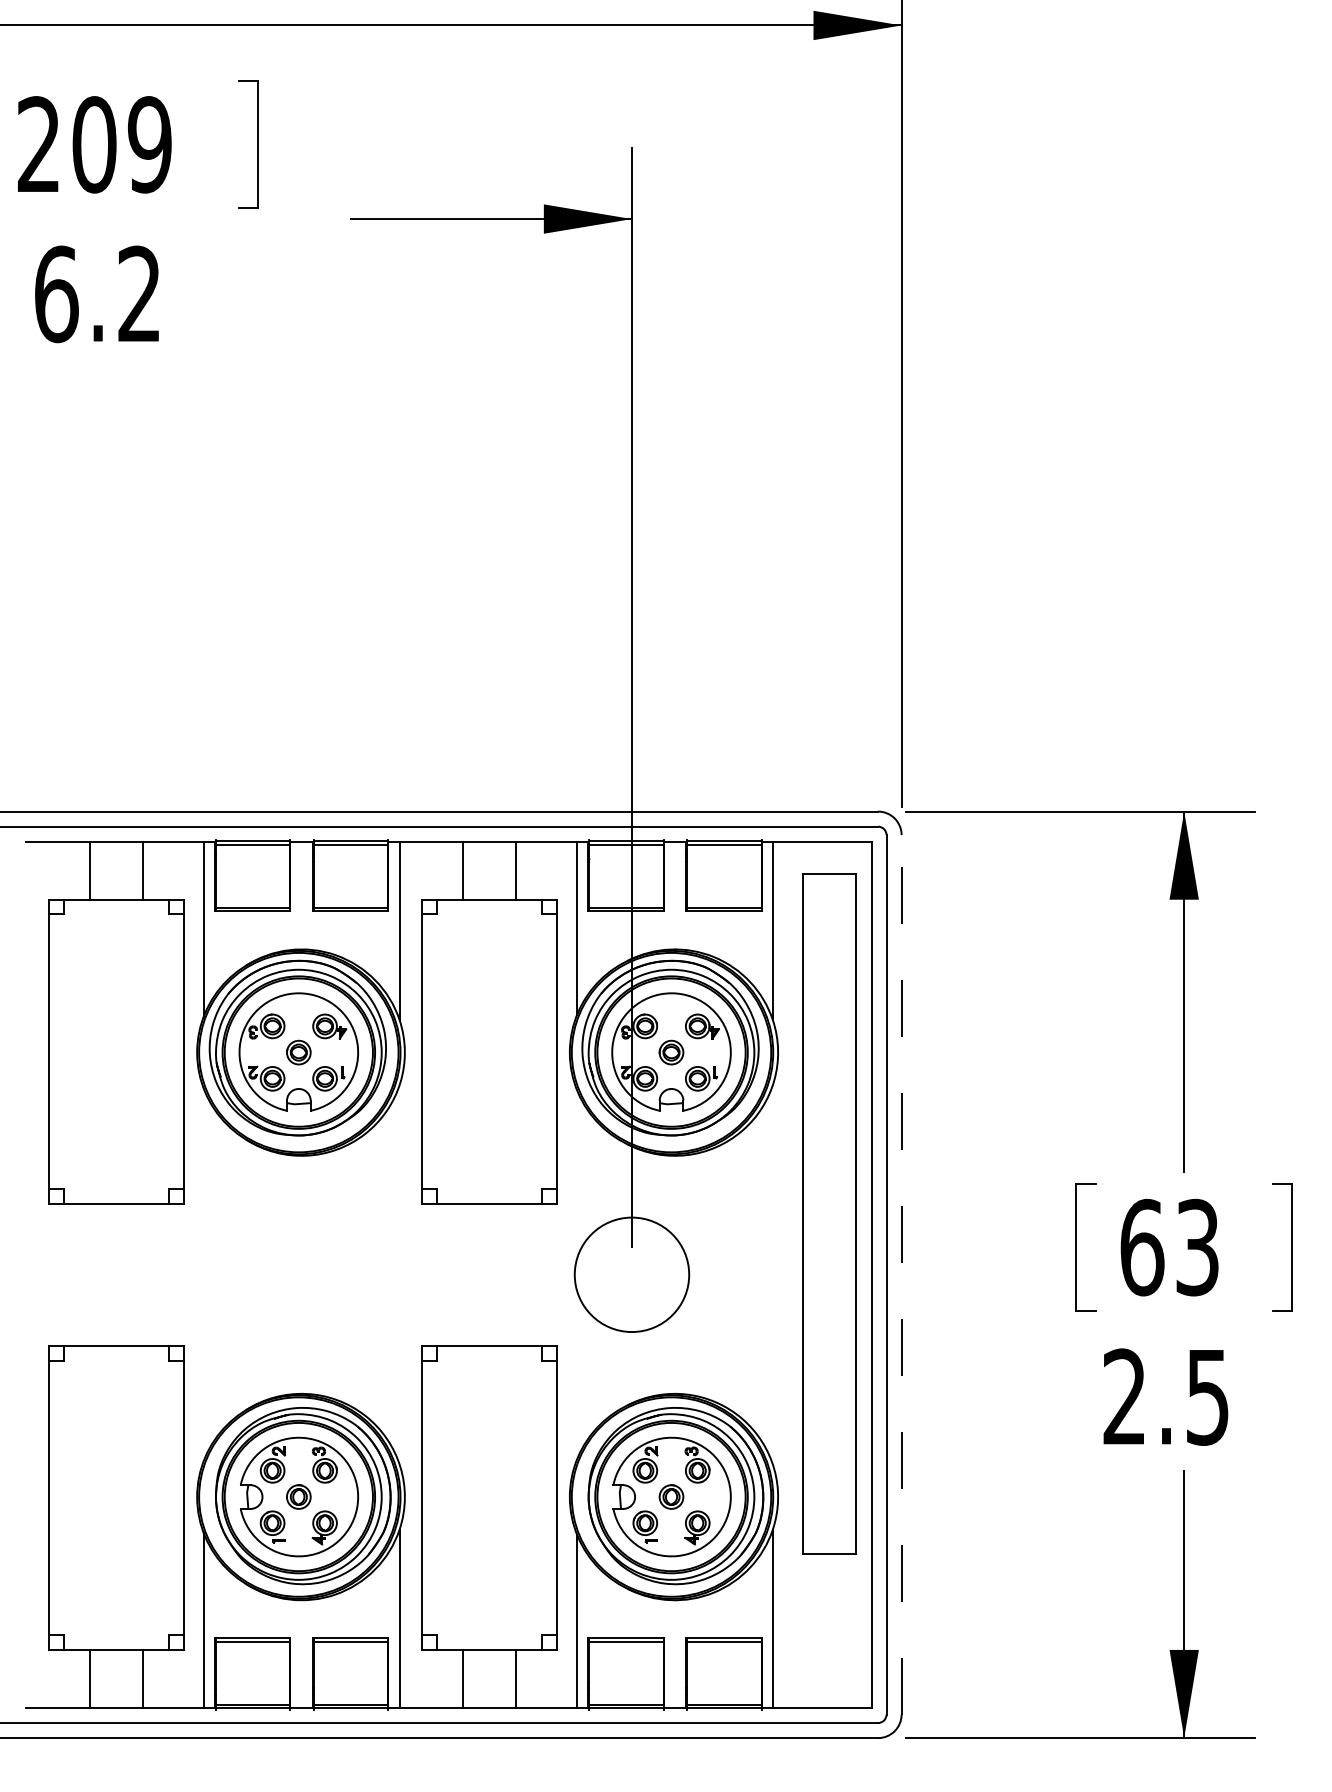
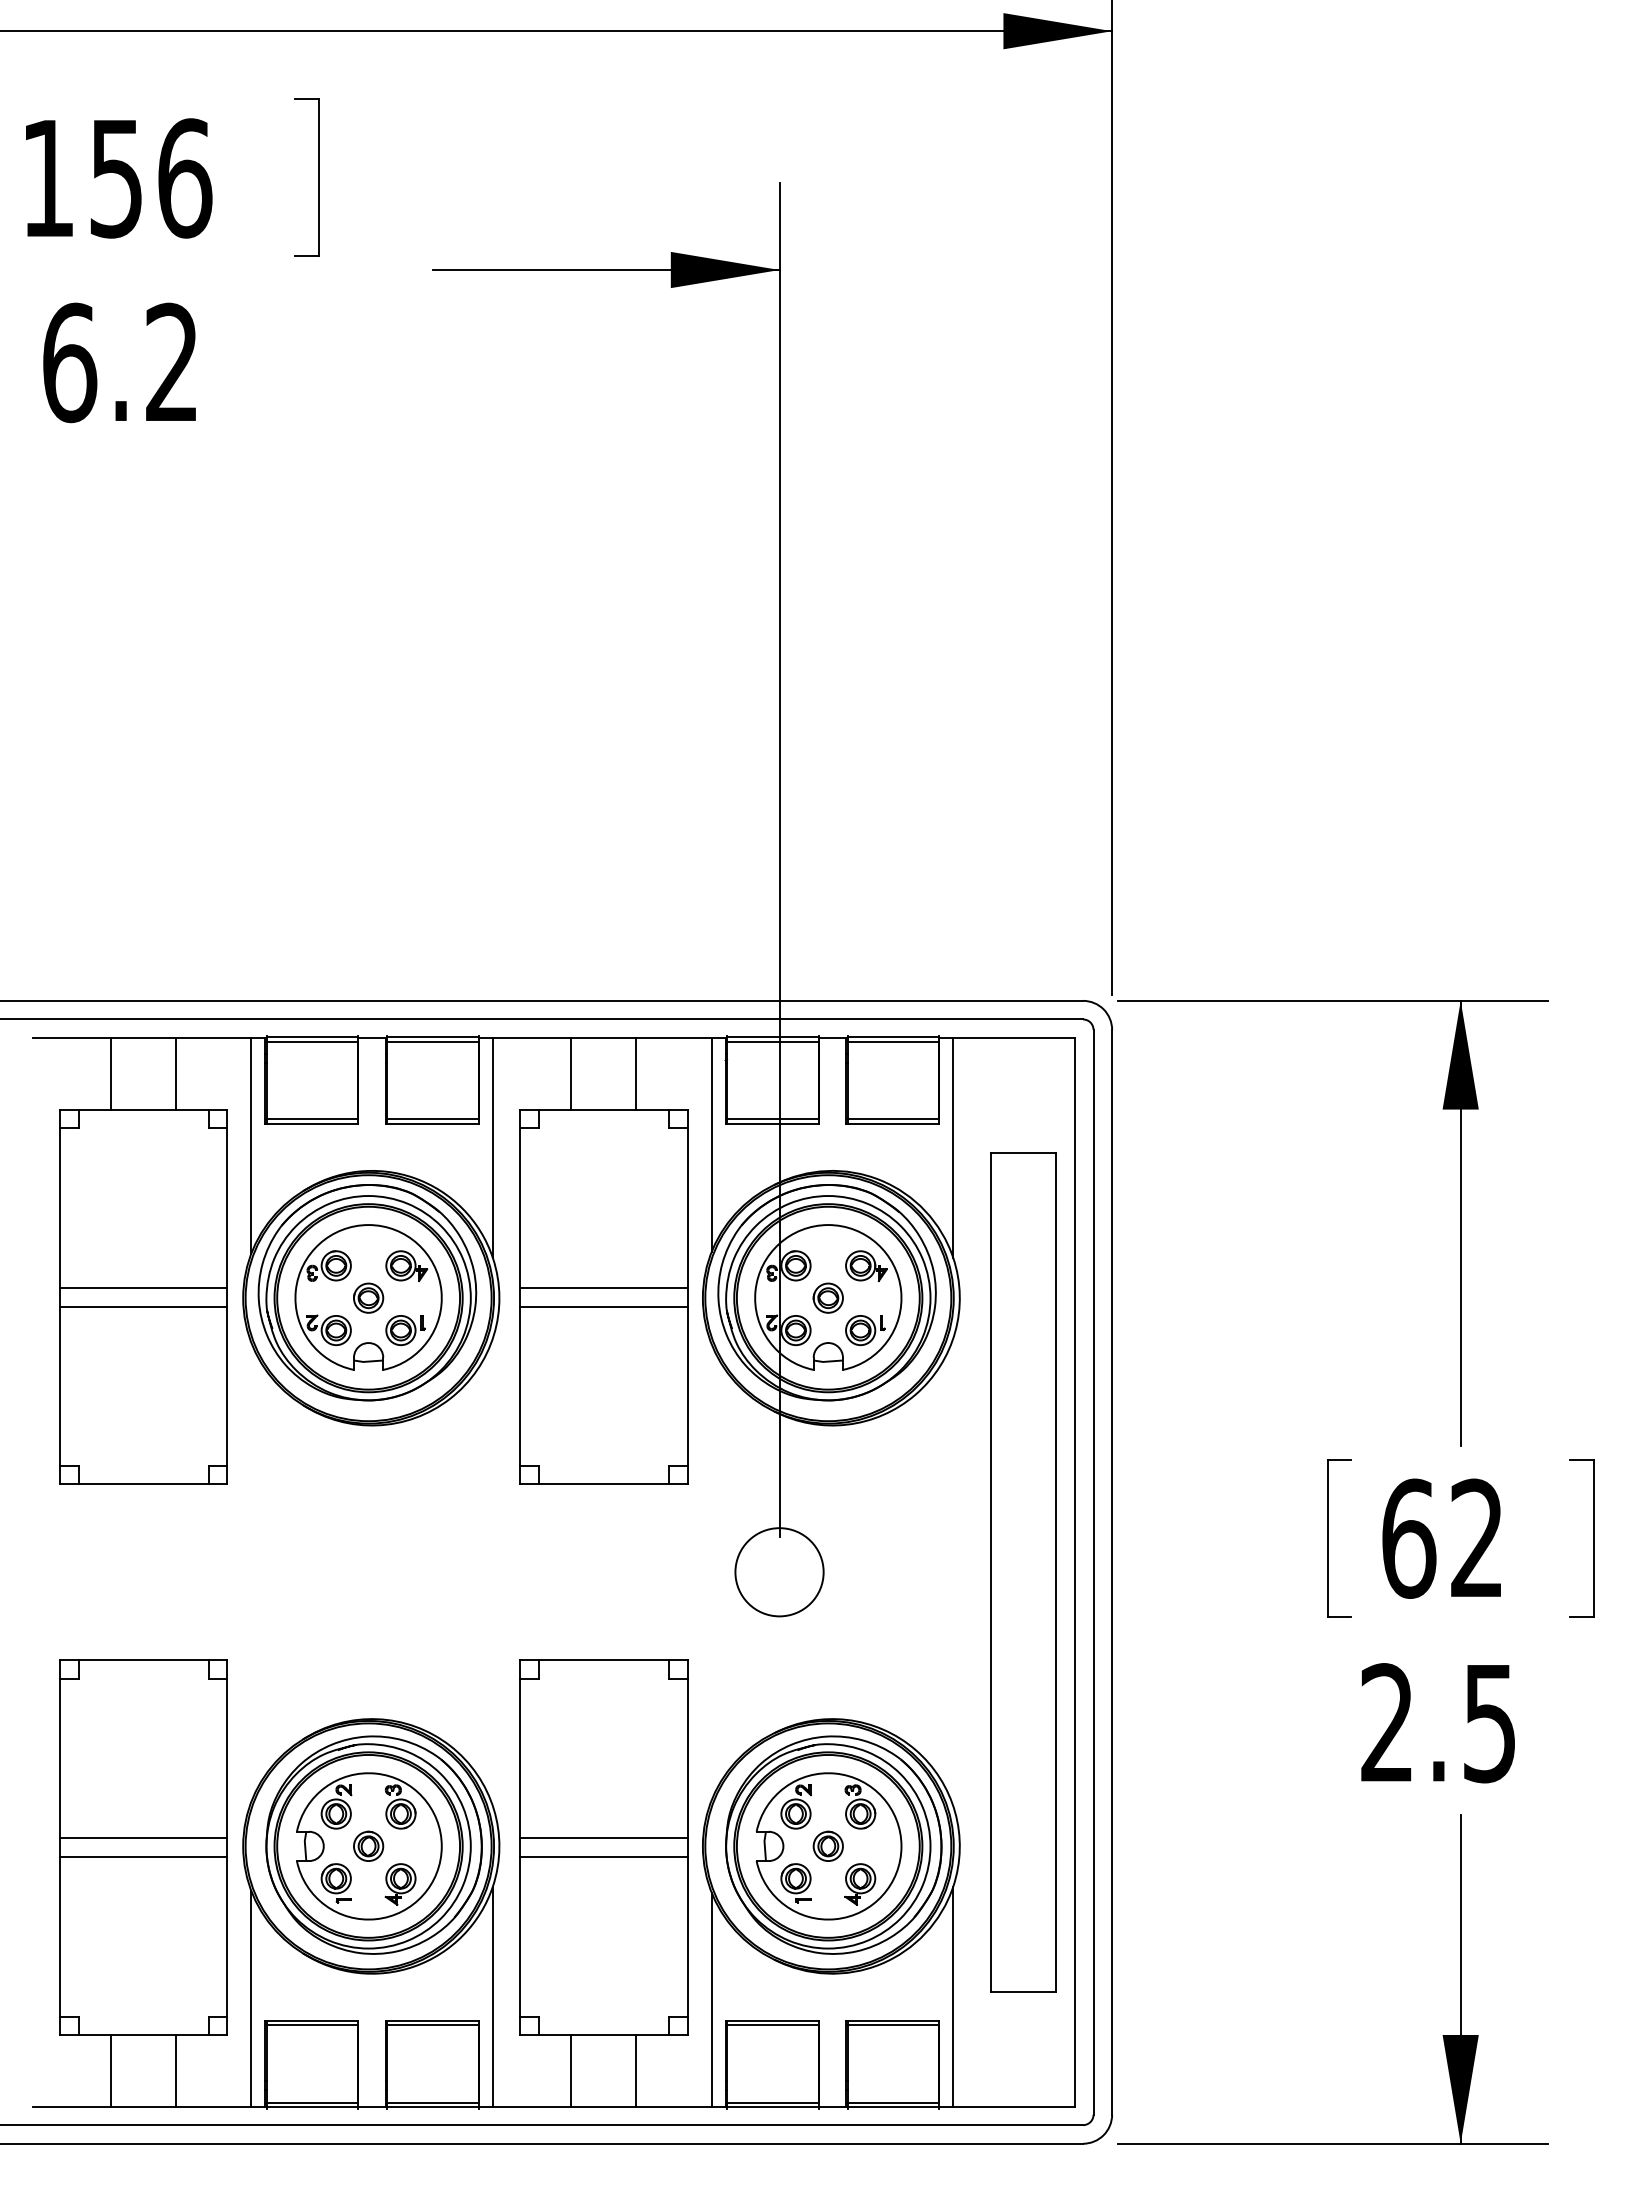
text: (95, 144) -> (117, 178), 209 -> 156
line: (116, 1044) -> (143, 1288), added
line: (489, 1044) -> (603, 1288), added
line: (116, 1060) -> (143, 1307), added
line: (489, 1060) -> (603, 1307), added
part: (829, 1214) -> (1023, 1572), moved
text: (1197, 1247) -> (1477, 1538), 63 -> 62
line: (901, 1274) -> (1112, 1571), dashed -> solid
circle: (631, 1275) -> (779, 1572), size x0.62
line: (116, 1490) -> (143, 1838), added
line: (489, 1490) -> (603, 1838), added
line: (116, 1506) -> (143, 1857), added
line: (489, 1506) -> (603, 1857), added

